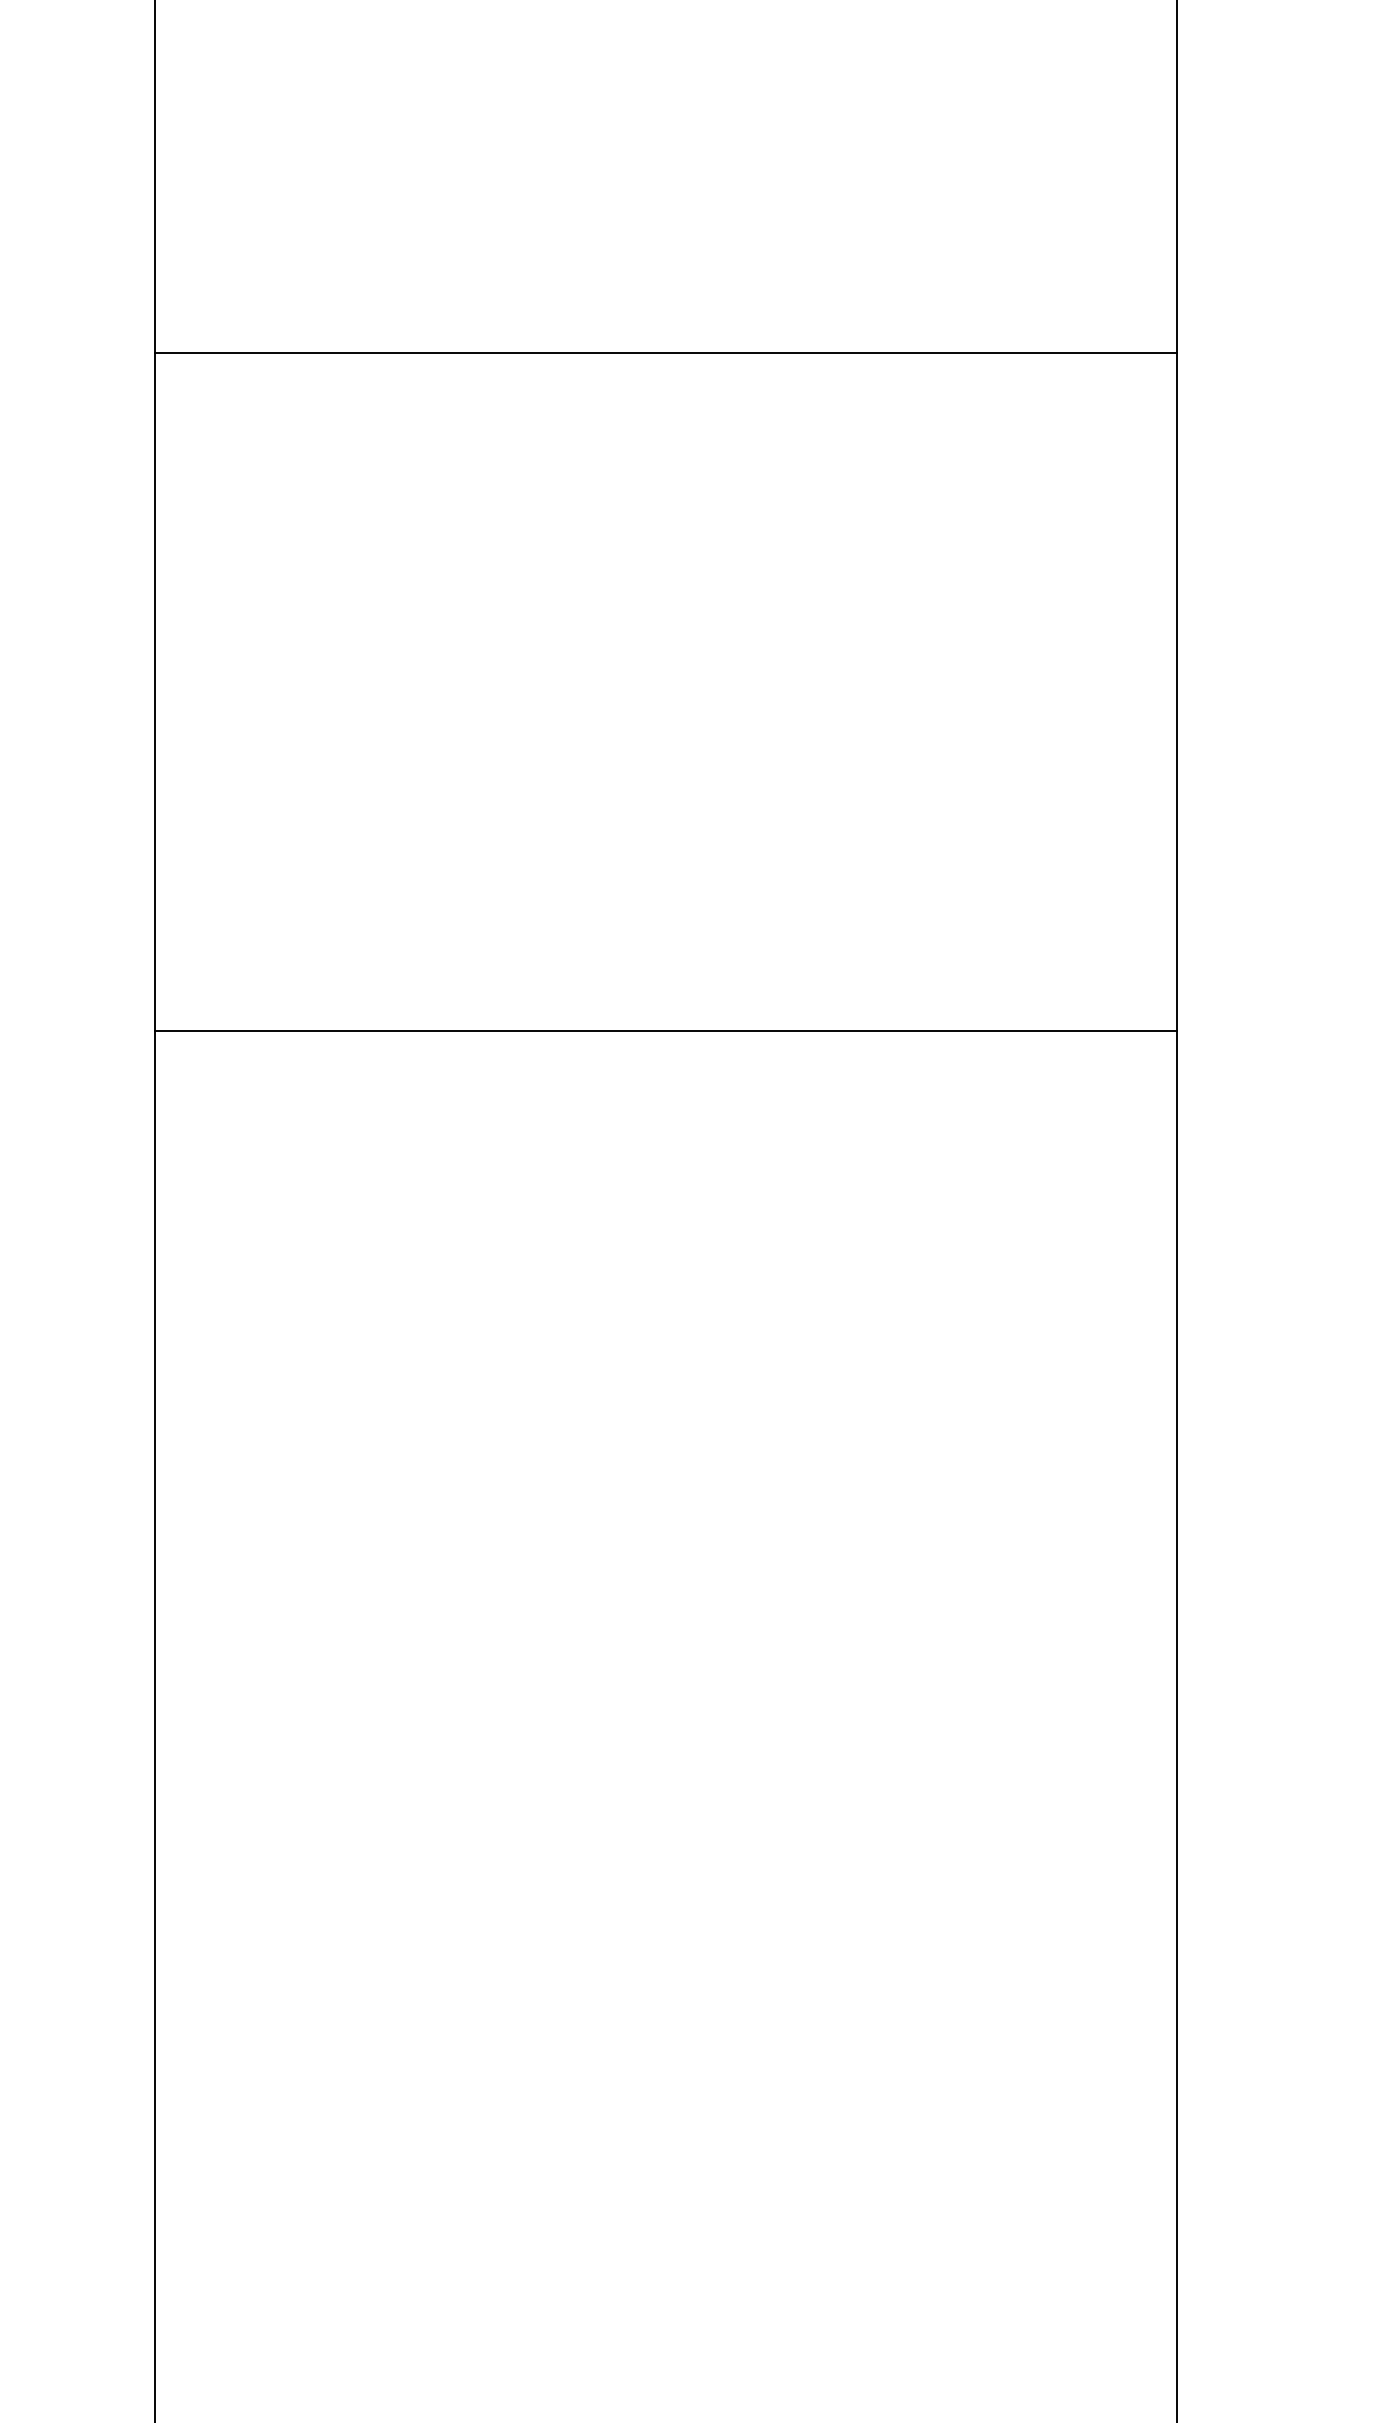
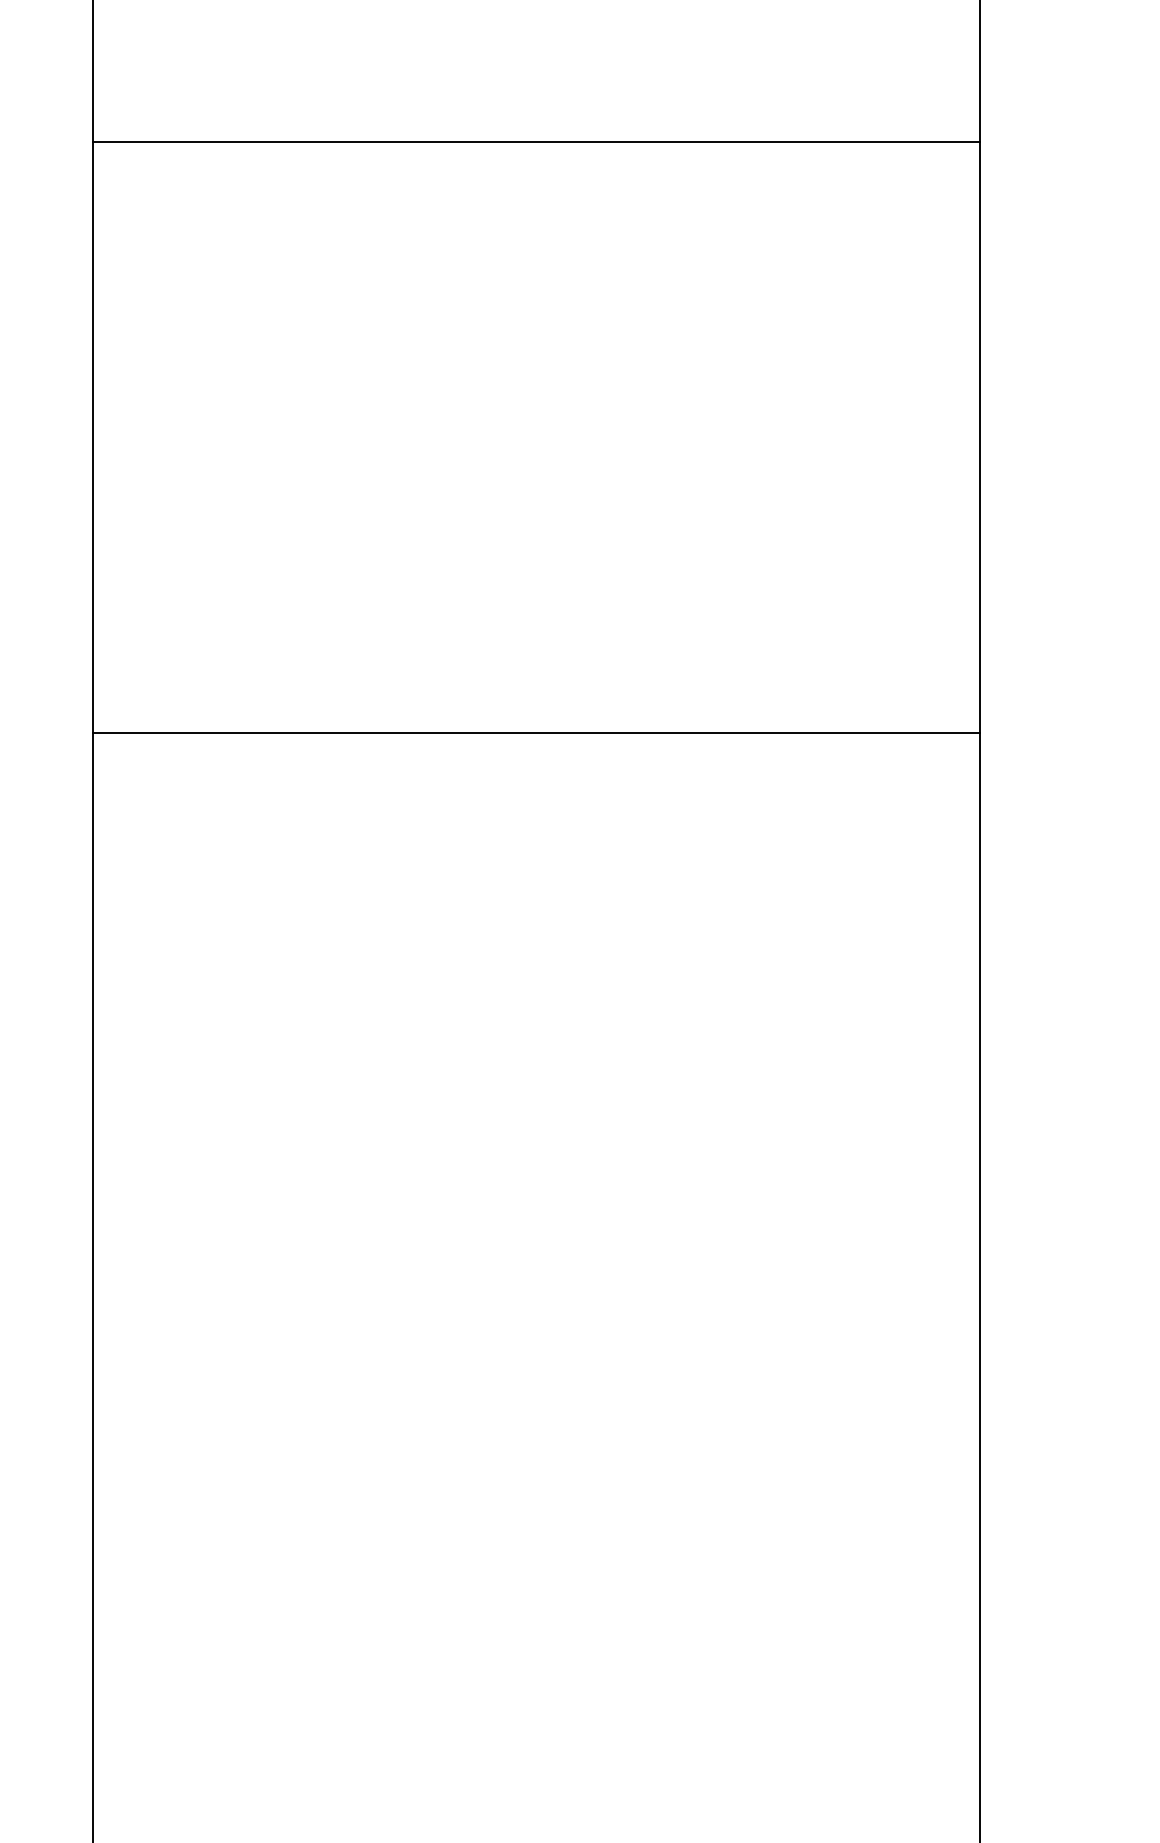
line: (665, 353) -> (536, 141), moved
line: (665, 1030) -> (536, 732), moved

